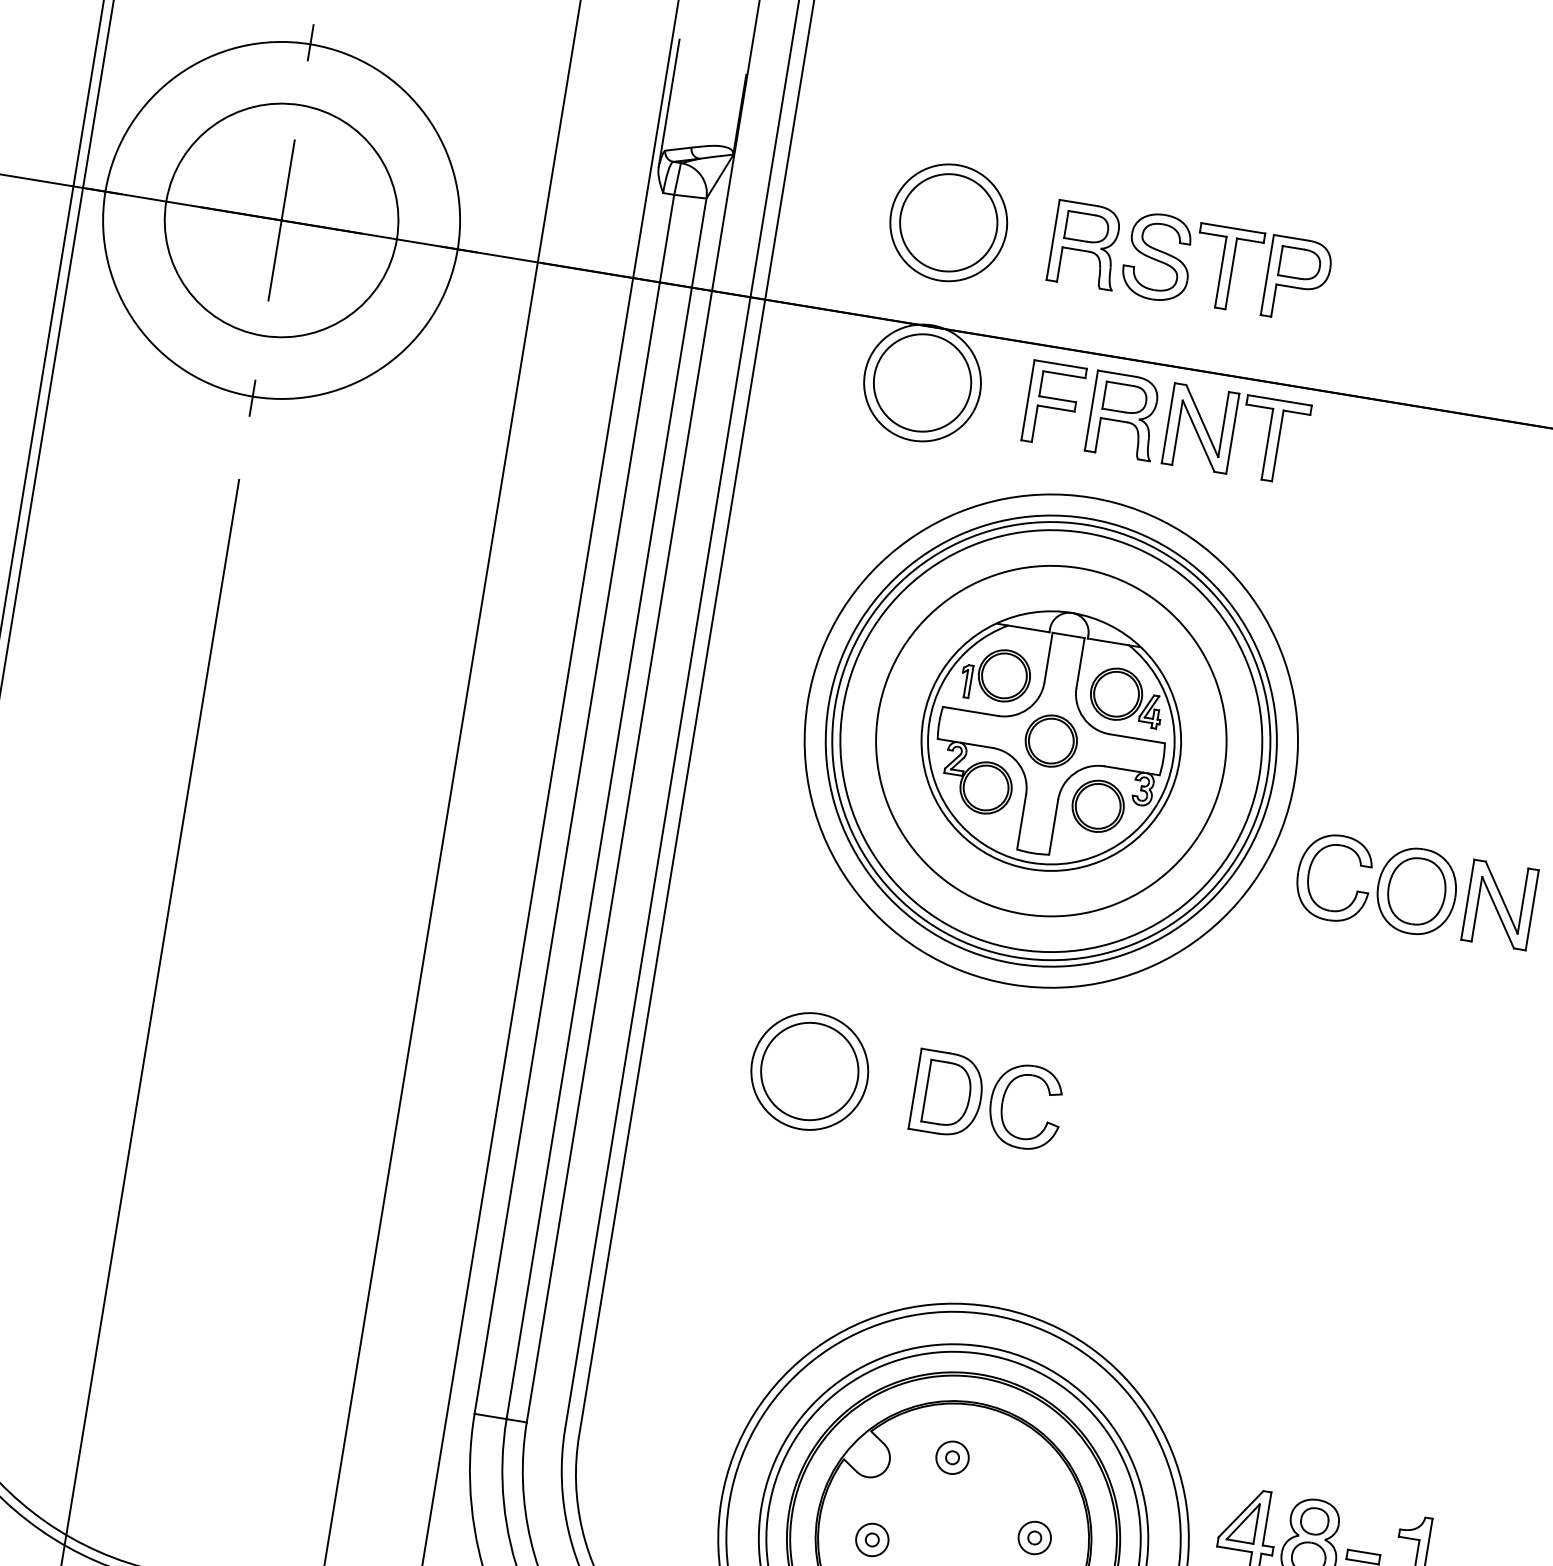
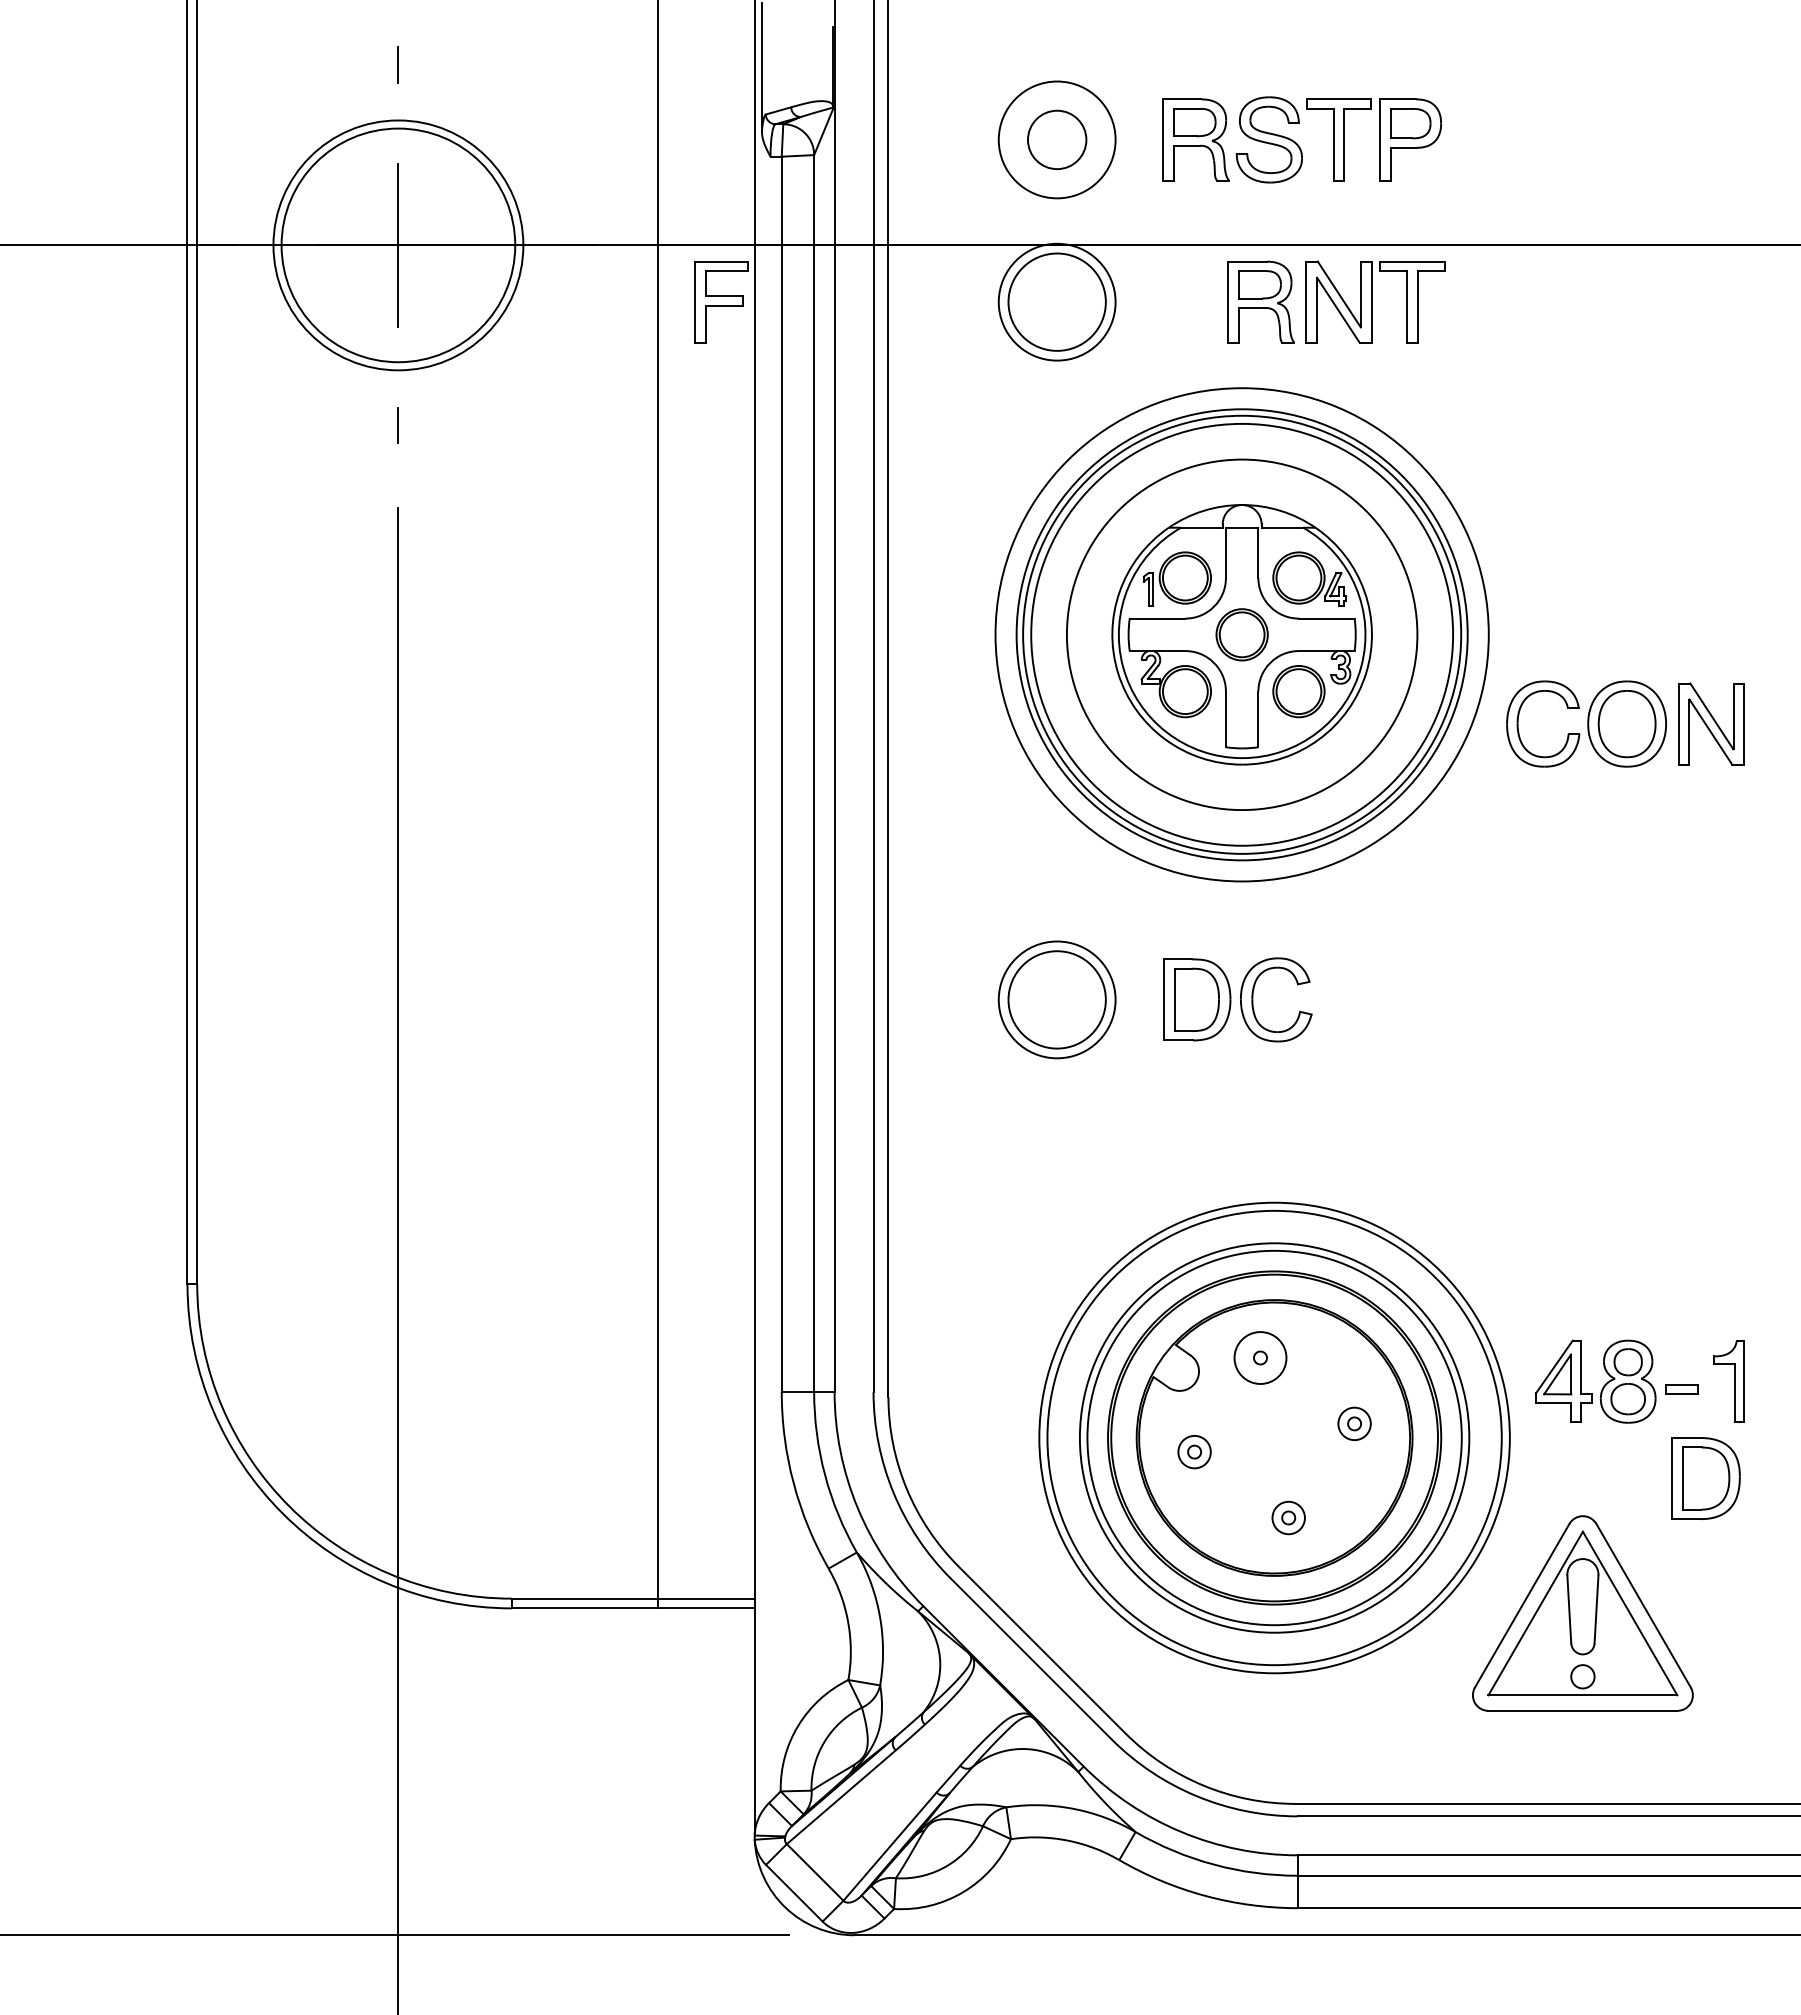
circle: (280, 219) -> (397, 244), size x0.7
circle: (948, 222) -> (1056, 139), size x0.6
part: (1054, 404) -> (721, 302), moved
circle: (952, 1457) -> (1260, 1357), size x1.6

